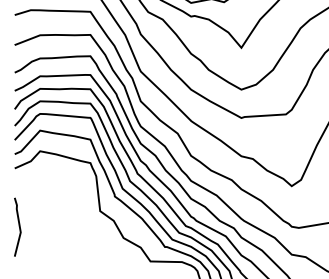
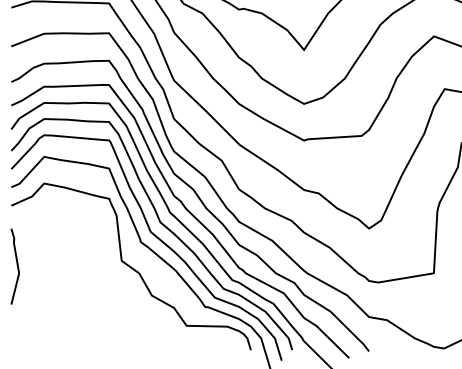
line: (18, 226) -> (16, 265), moved

